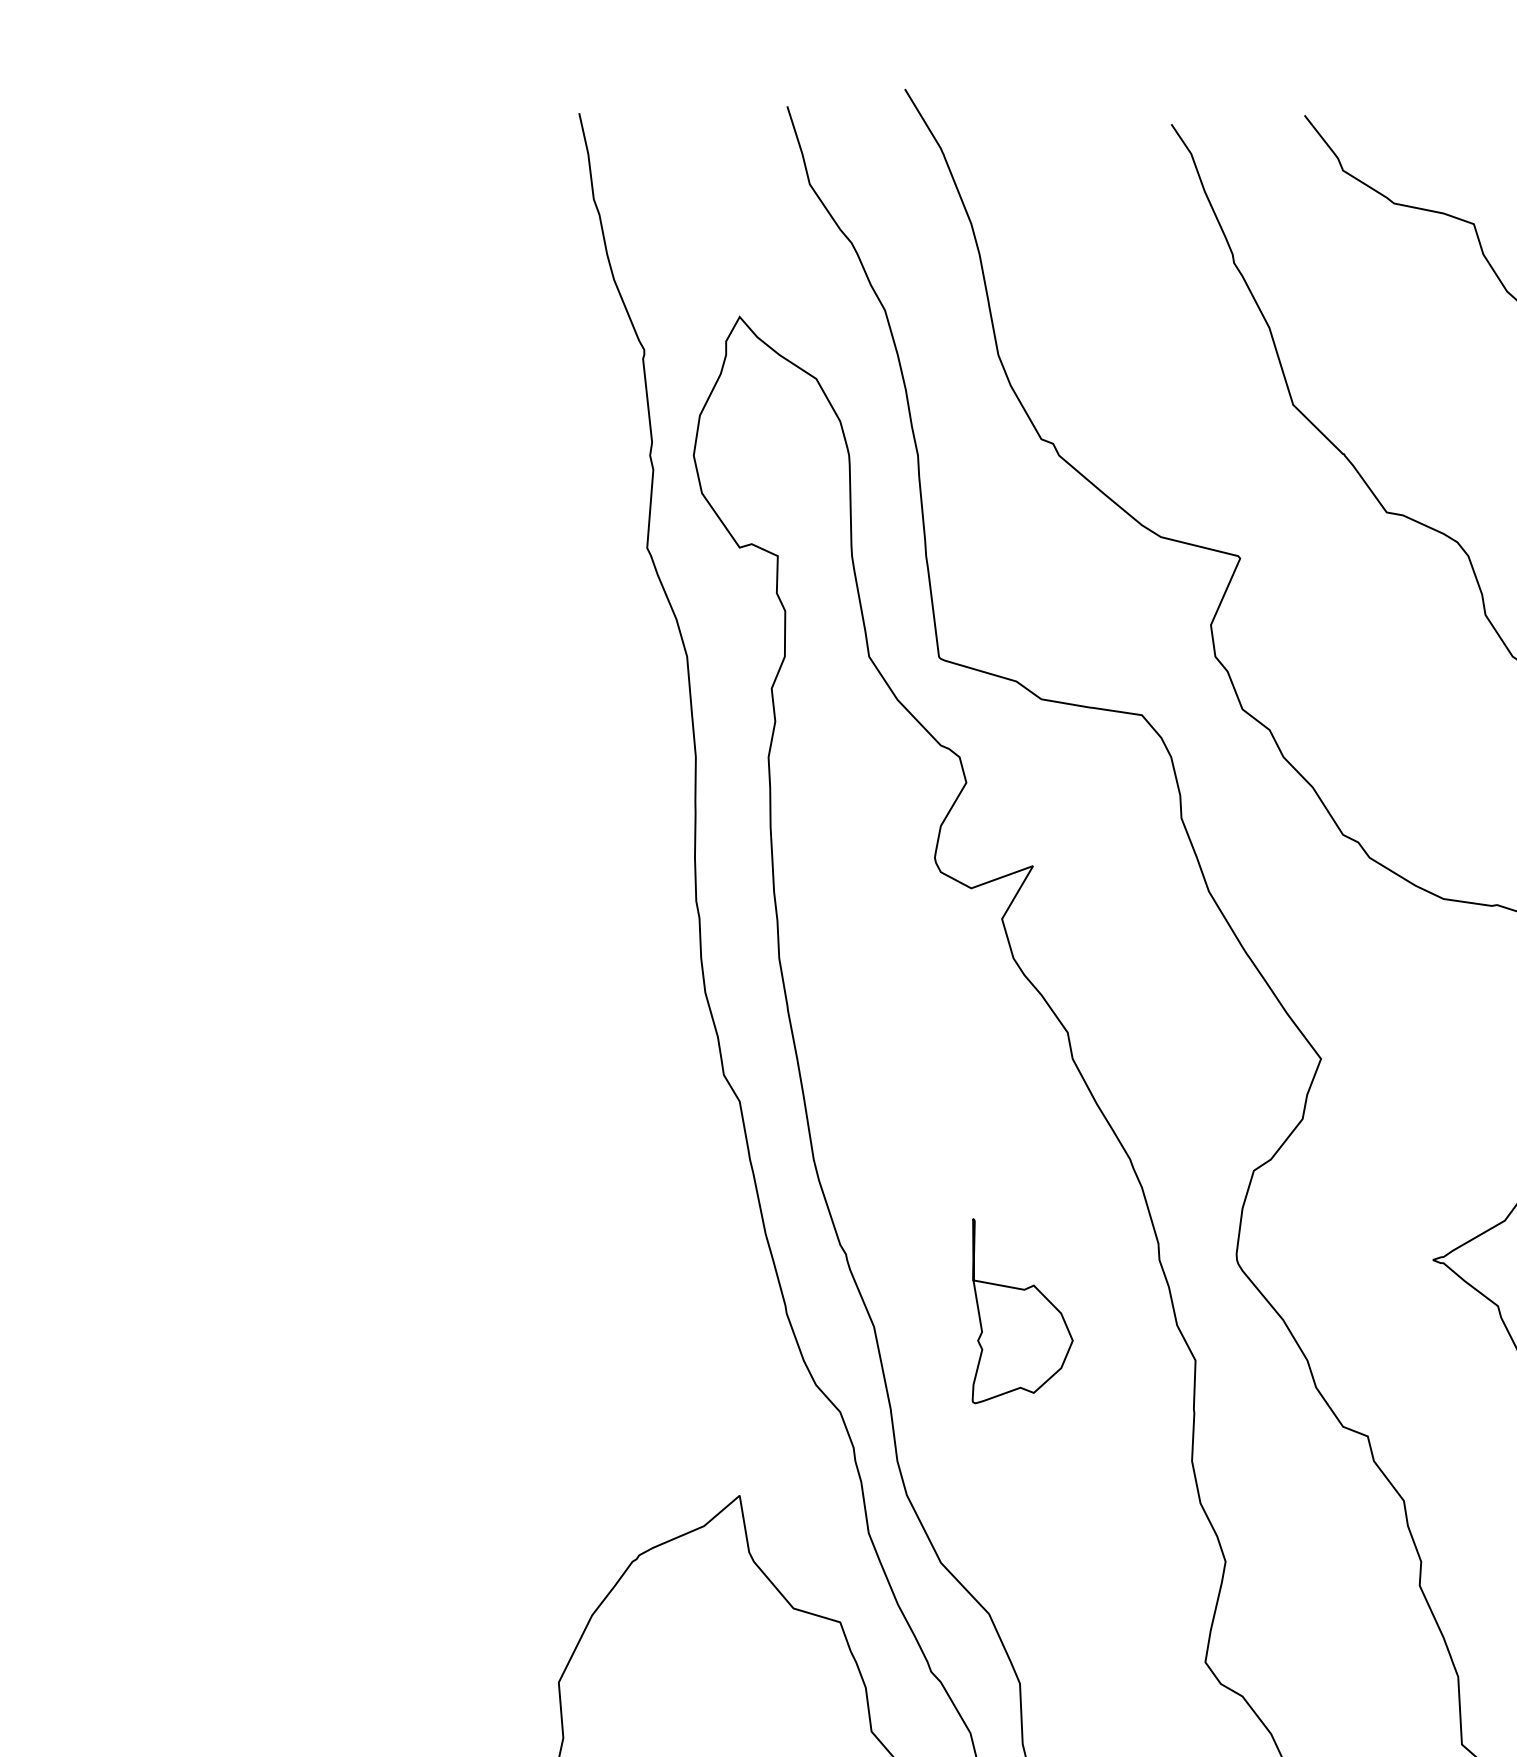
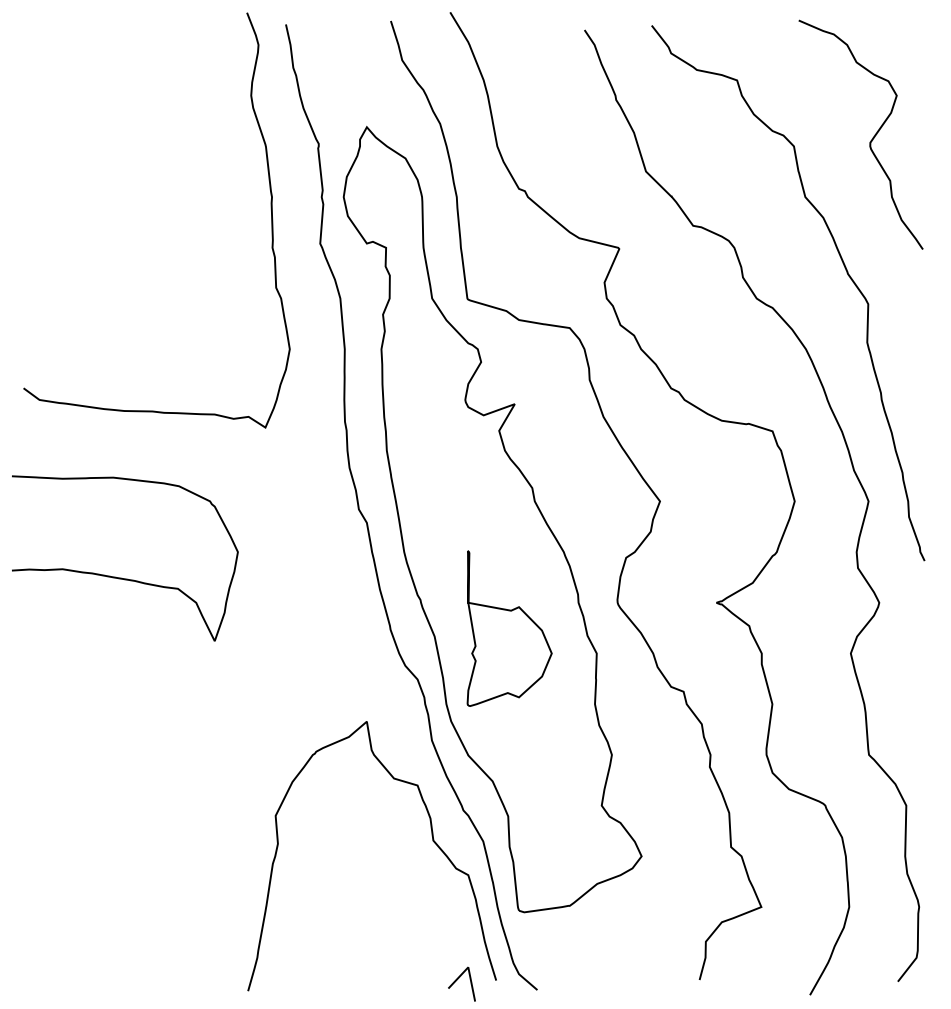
curve: (548, 480) -> (270, 209), added
curve: (253, 1209) -> (121, 577), added
part: (1022, 1310) -> (509, 628), size x1.67

